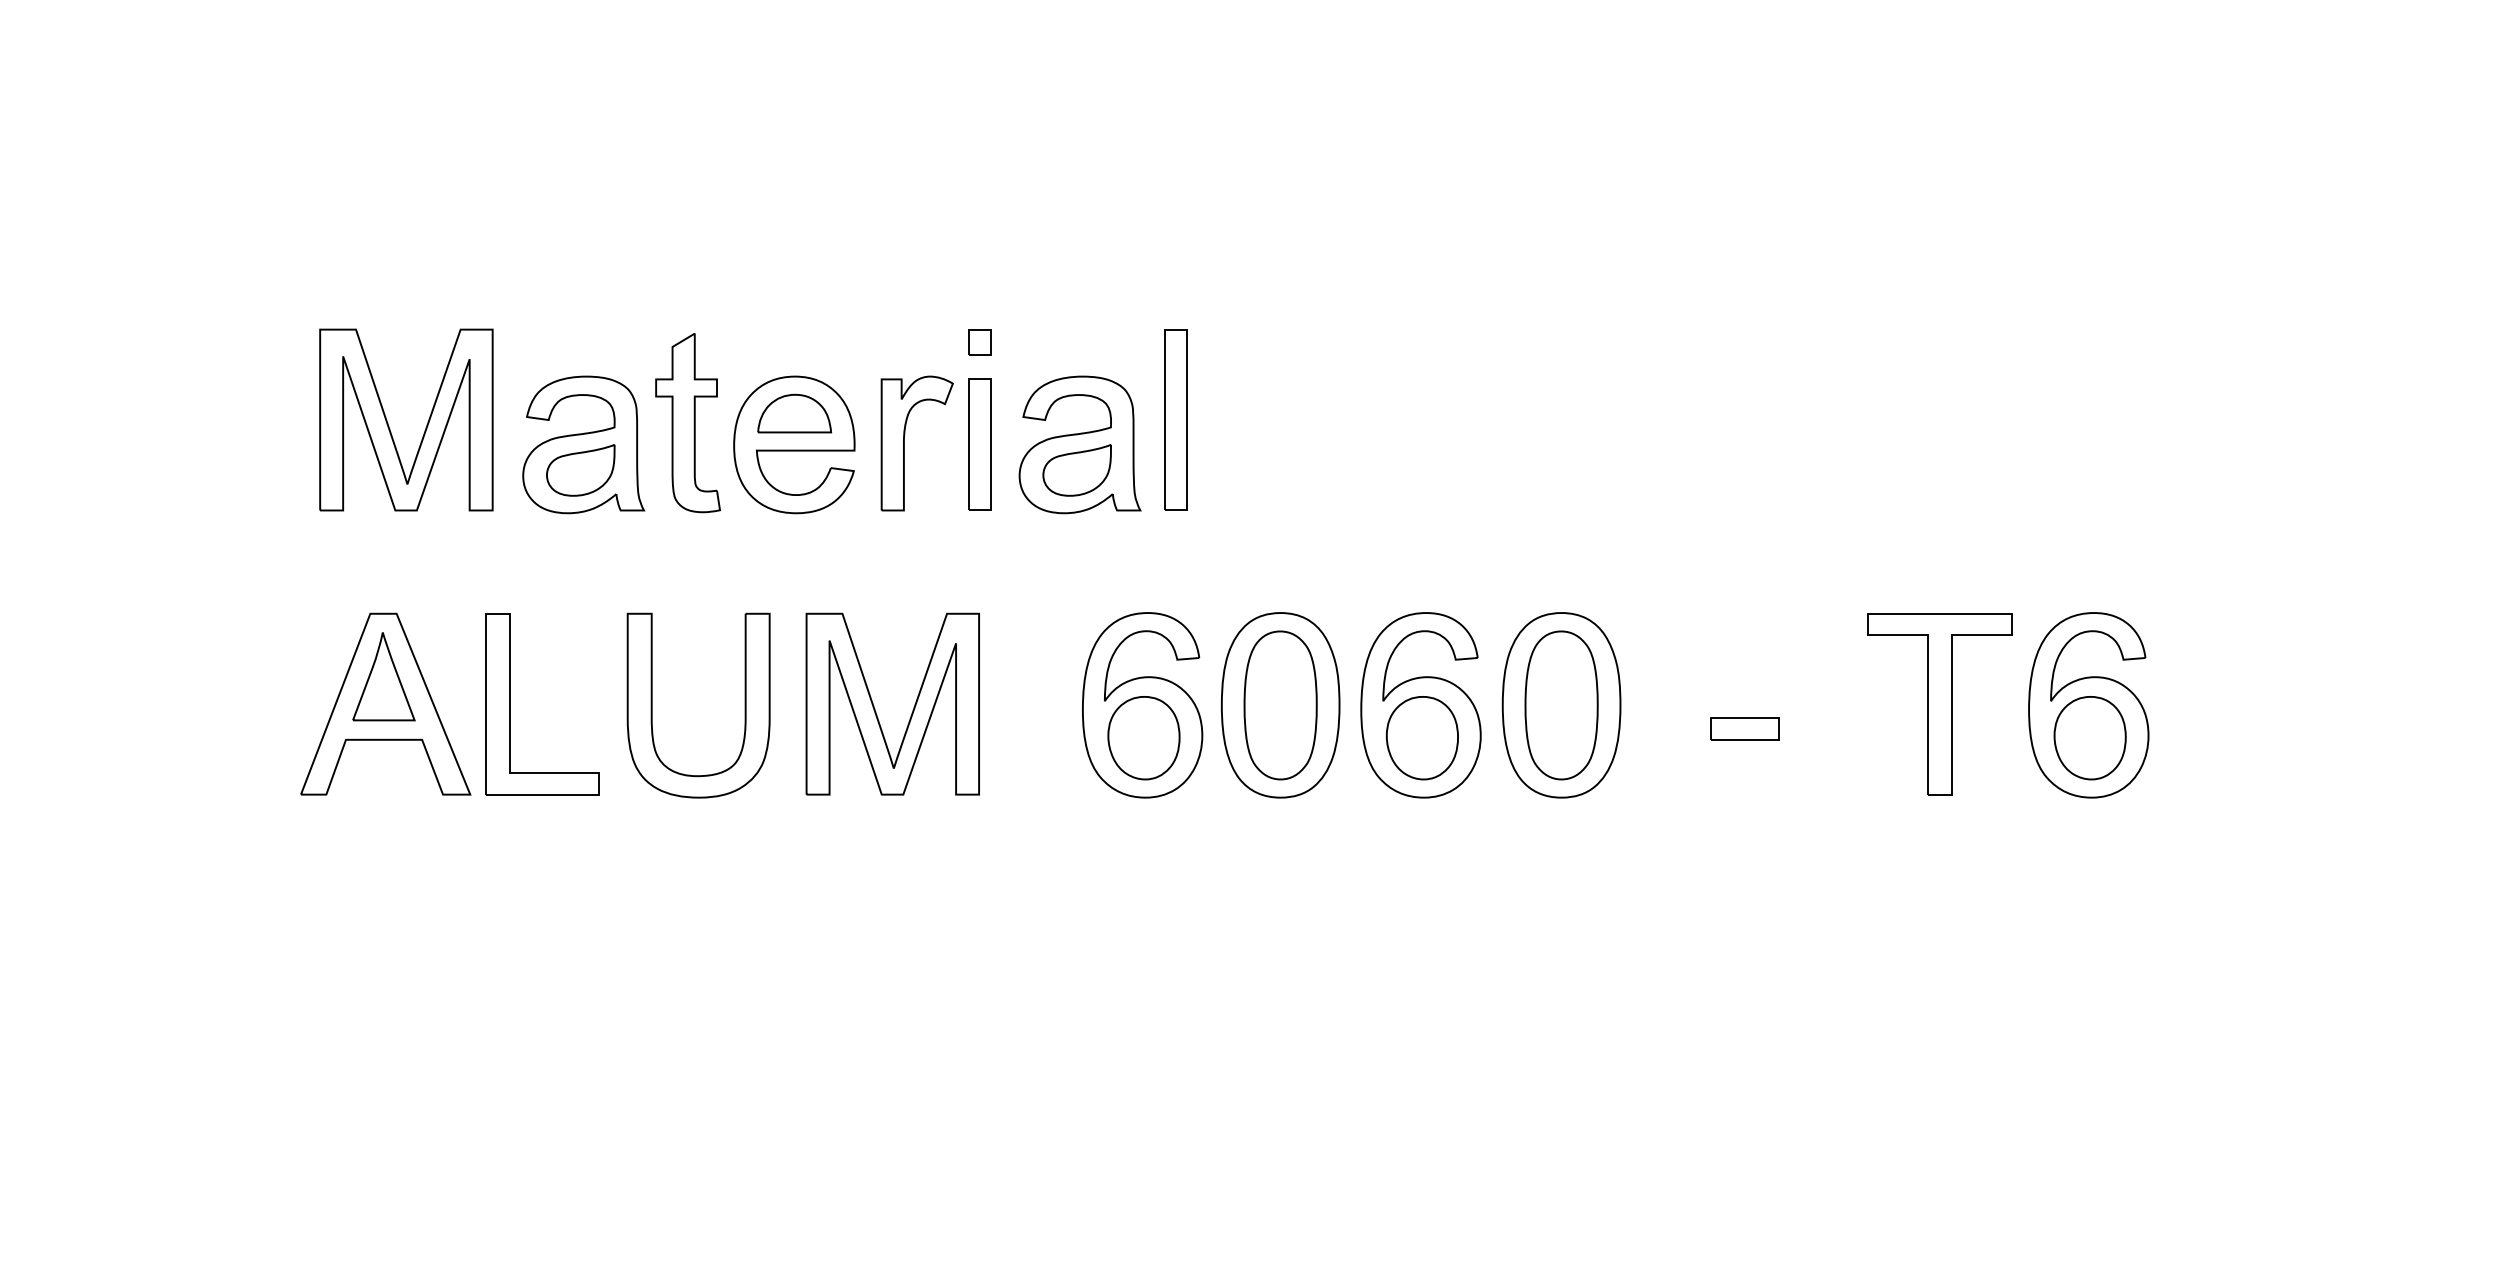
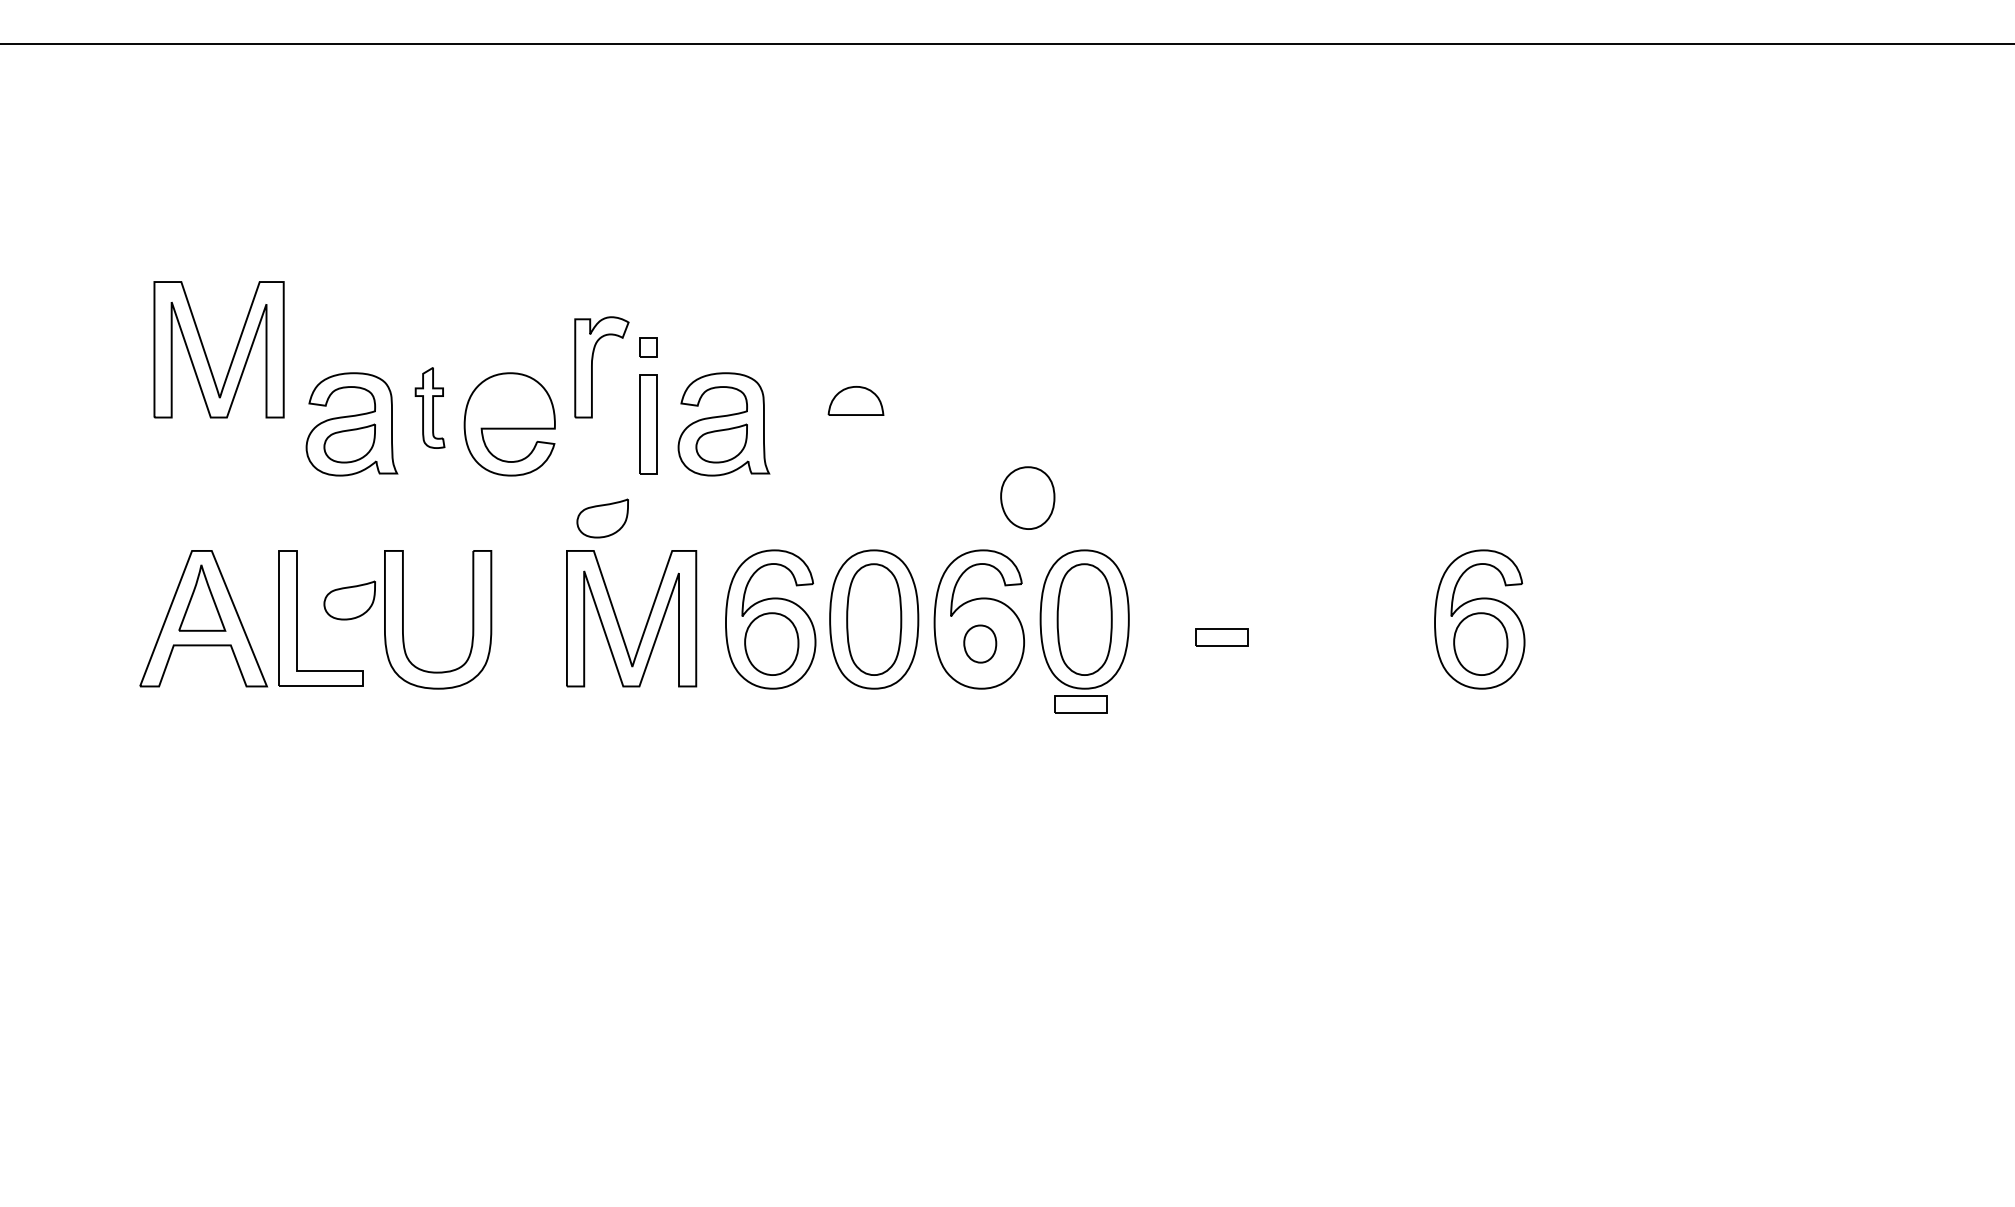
part: (793, 413) -> (855, 400), moved
part: (1175, 419) -> (795, 405), removed
part: (687, 422) -> (429, 407), size x0.6
part: (389, 425) -> (206, 353), moved
part: (904, 443) -> (592, 367), moved
part: (1485, 542) -> (1027, 497), added
part: (918, 570) -> (602, 518), added
part: (580, 679) -> (349, 600), added
part: (1940, 703) -> (1368, 618), removed
part: (875, 707) -> (618, 621), moved
part: (1421, 737) -> (979, 643), size x0.6
part: (1555, 818) -> (1080, 704), added

